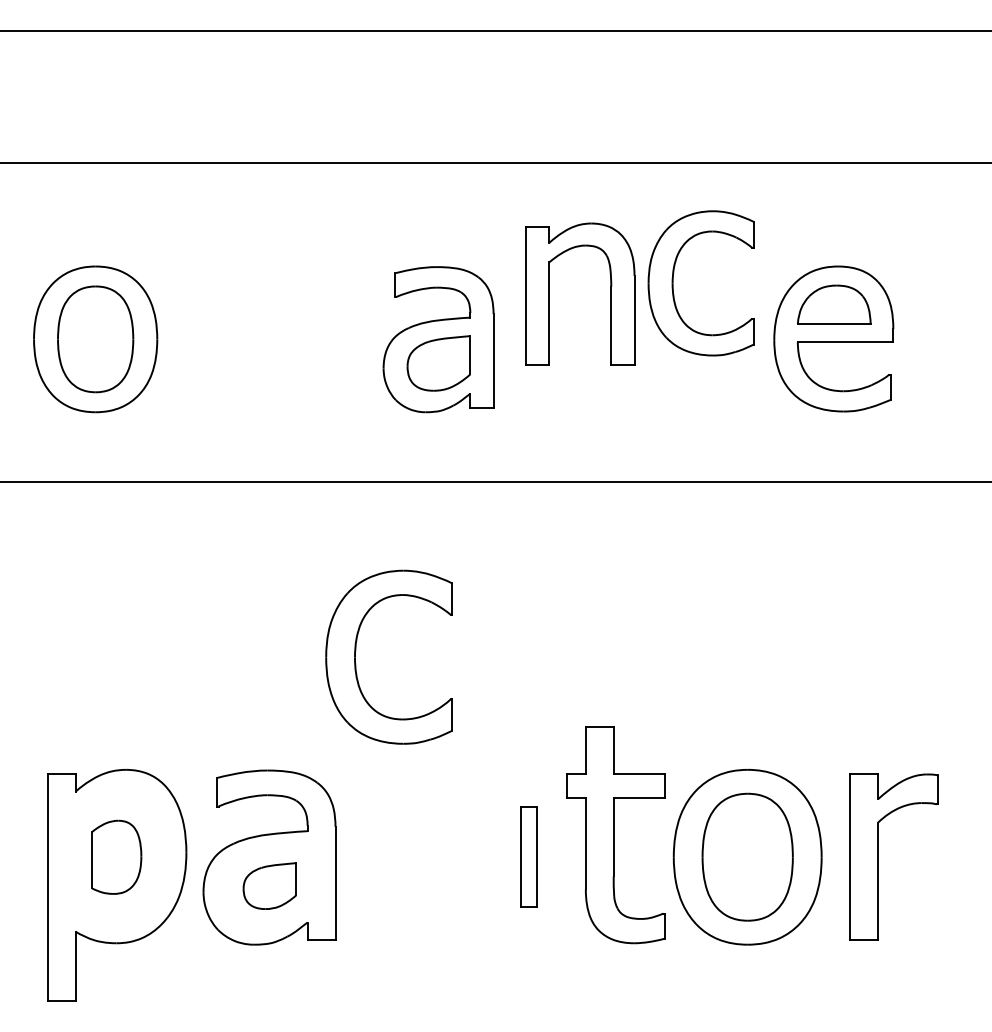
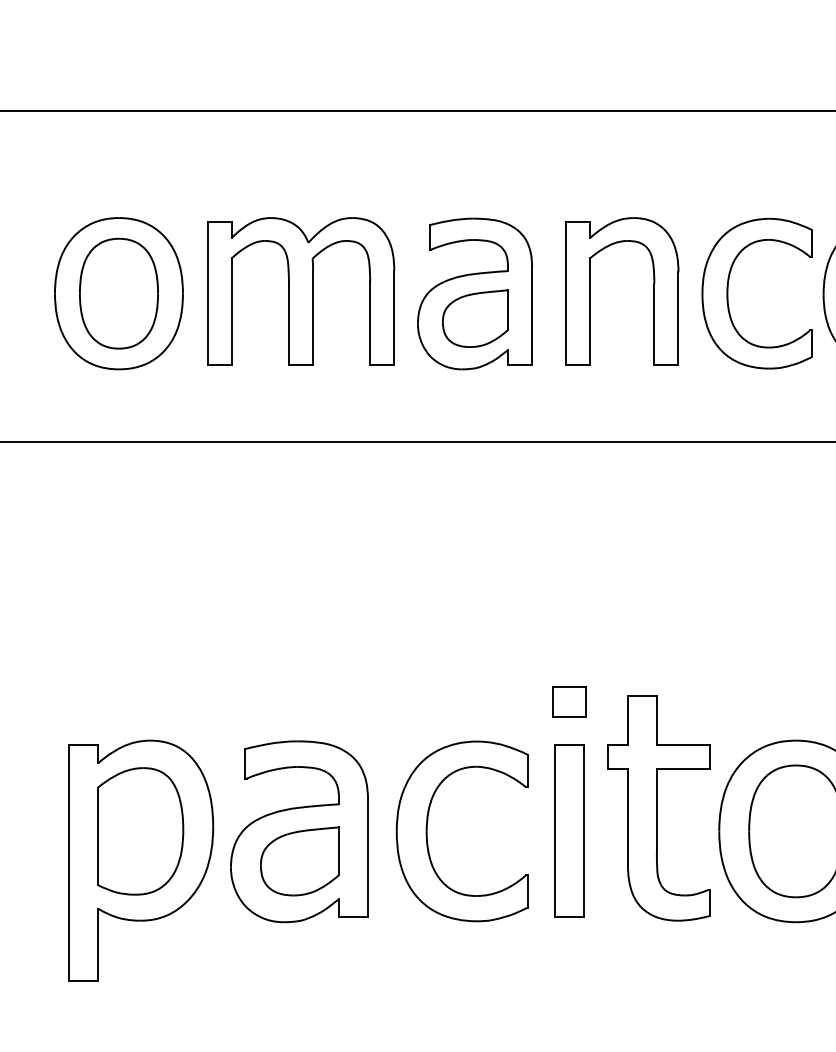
part: (673, 283) -> (728, 293), moved
part: (610, 293) -> (653, 290), moved
part: (270, 336) -> (300, 290), added
part: (356, 651) -> (428, 825), moved
part: (528, 732) -> (568, 701), added
part: (528, 856) -> (568, 830), size x1.67
part: (116, 857) -> (140, 831), size x1.67
part: (269, 885) -> (299, 860), size x1.43

